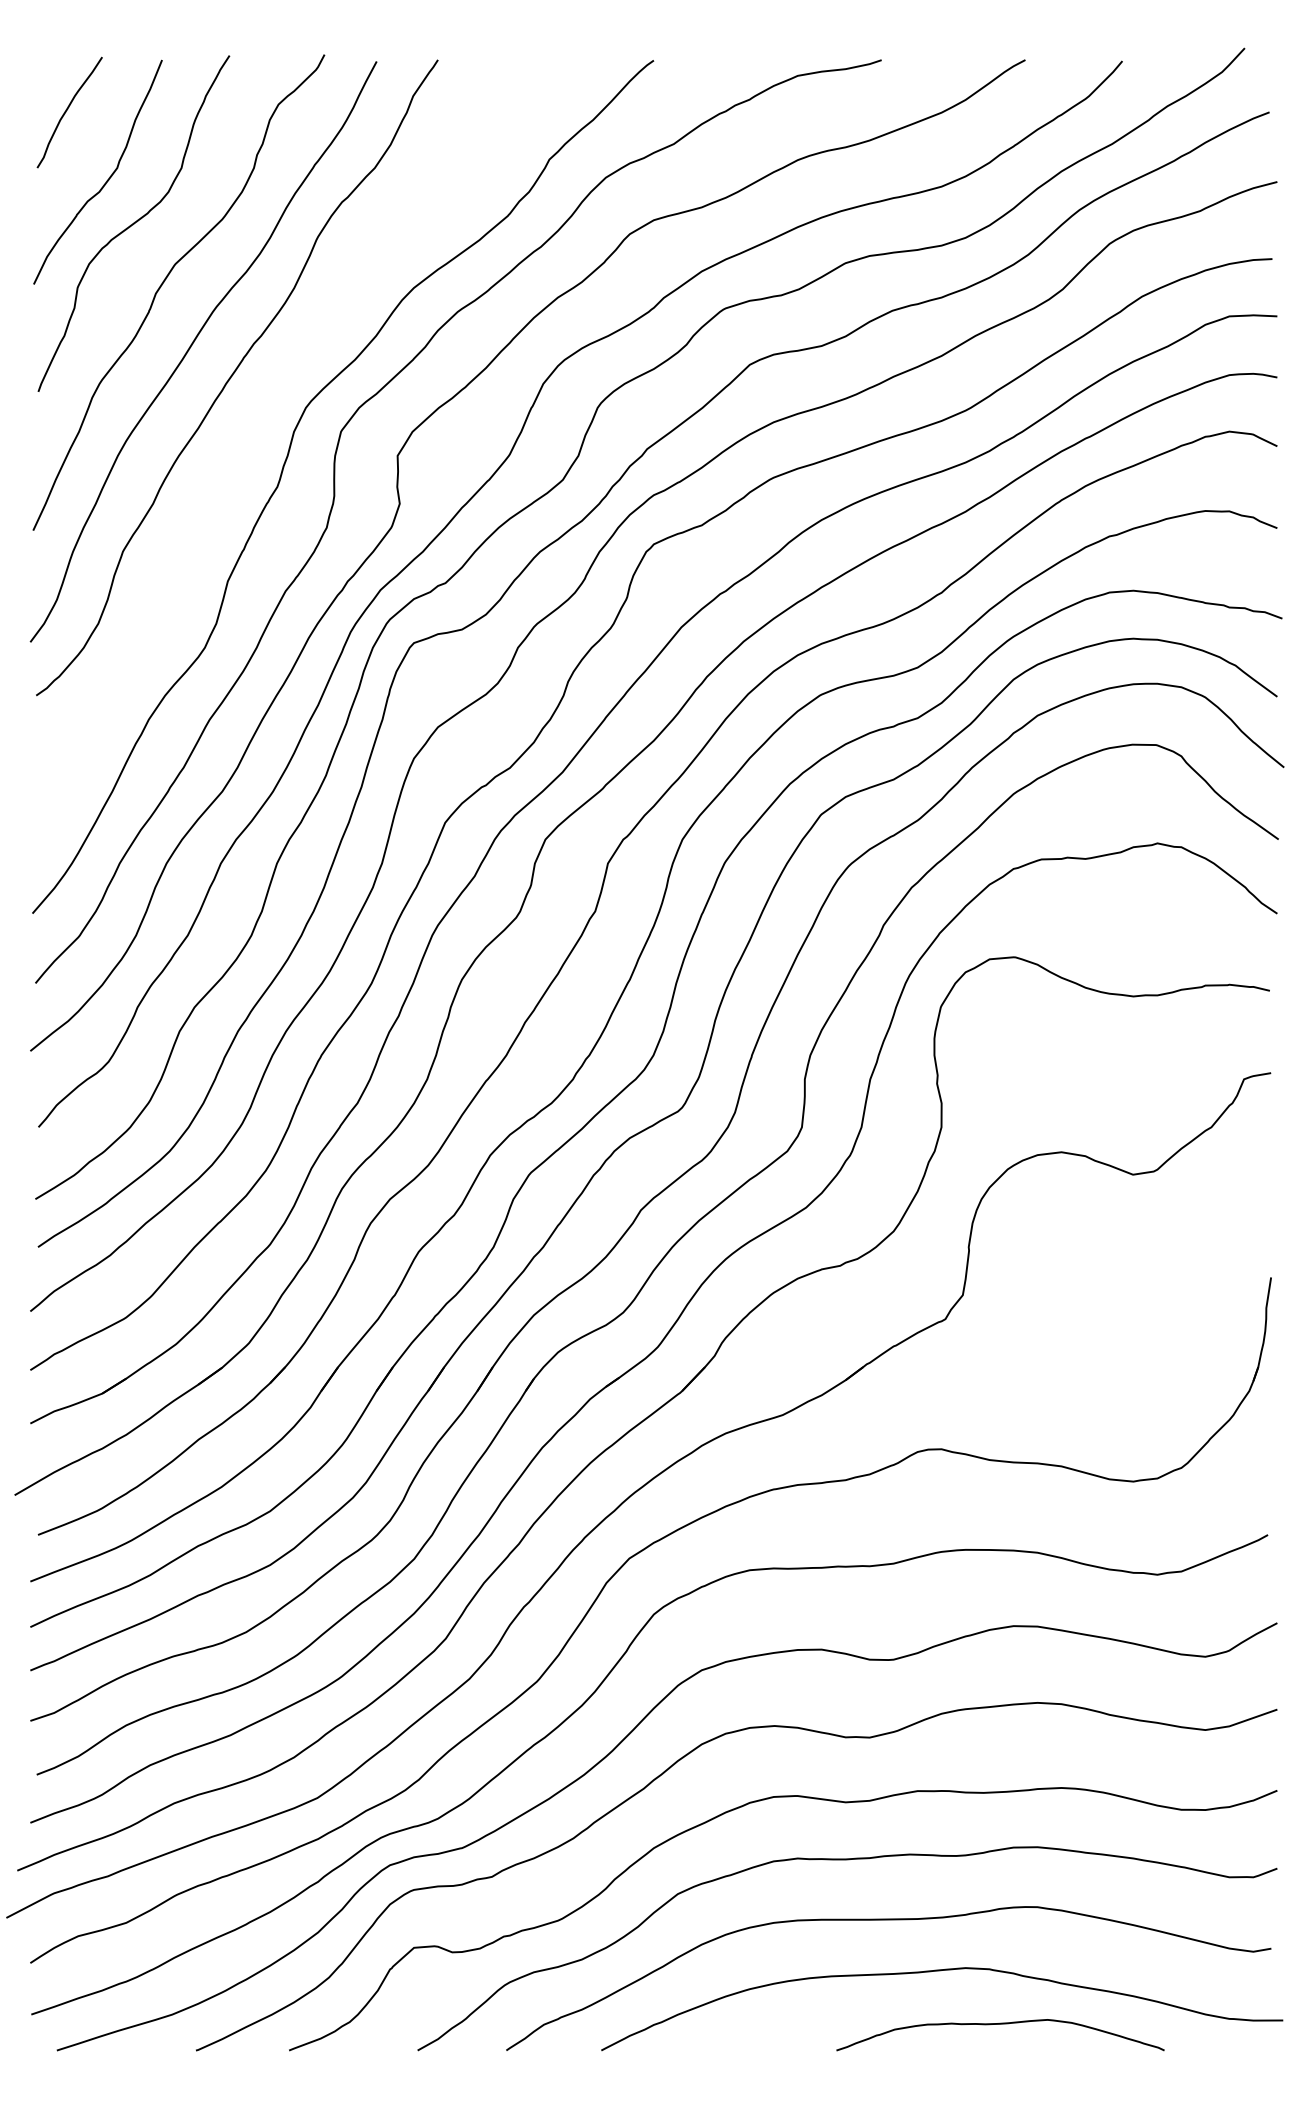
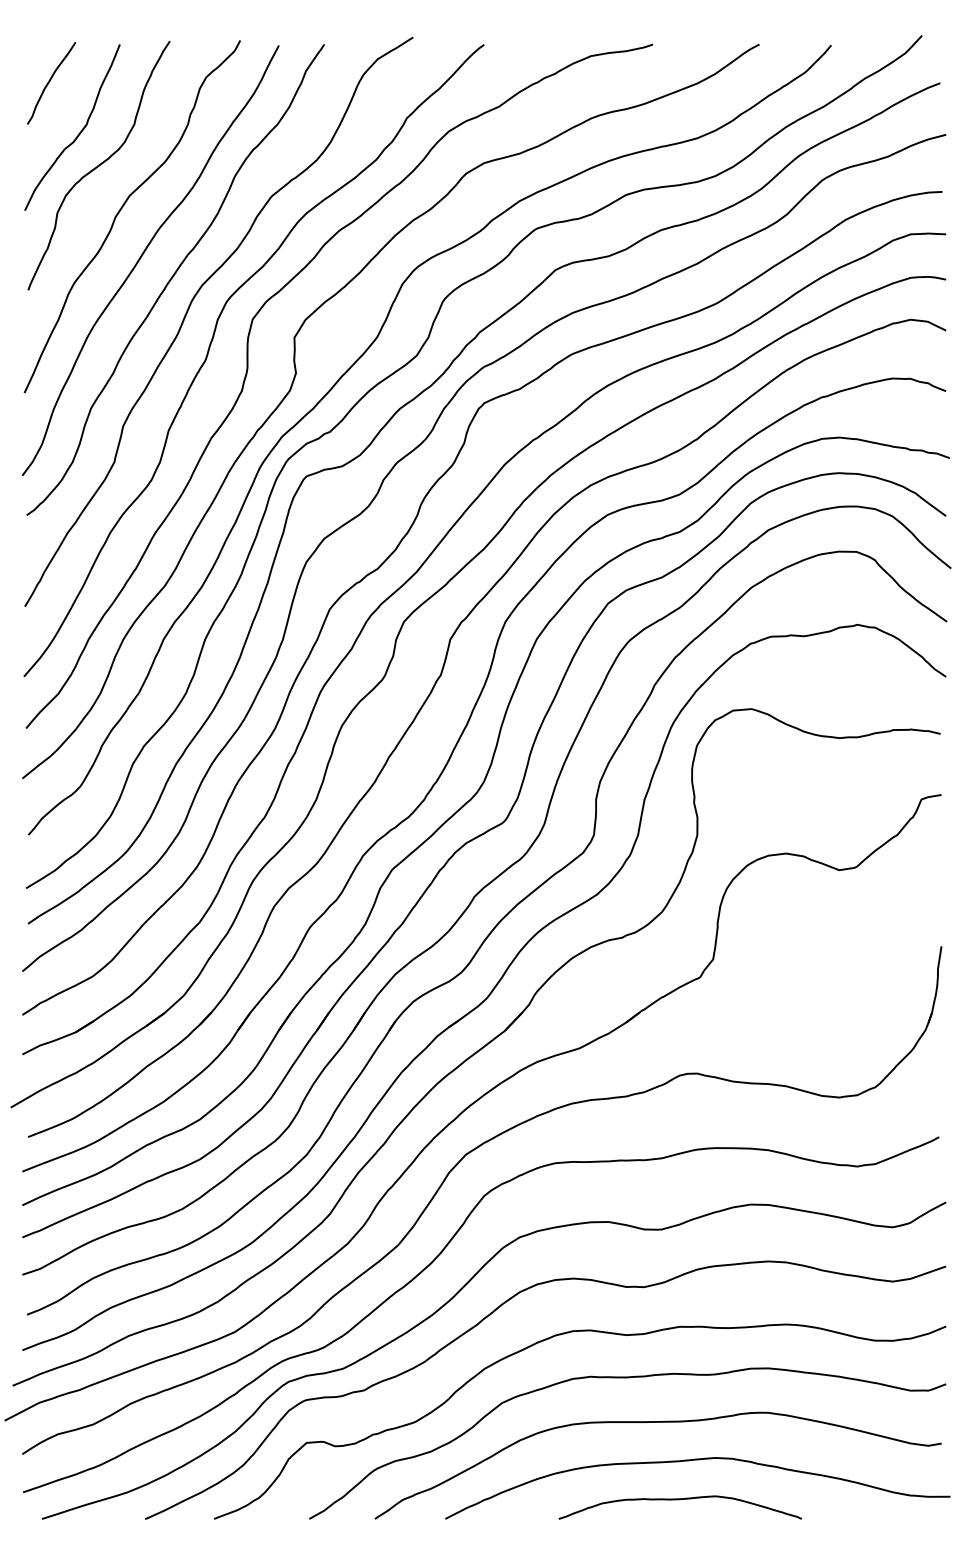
curve: (256, 415) -> (189, 307), added
curve: (1000, 2024) -> (680, 1499), moved

